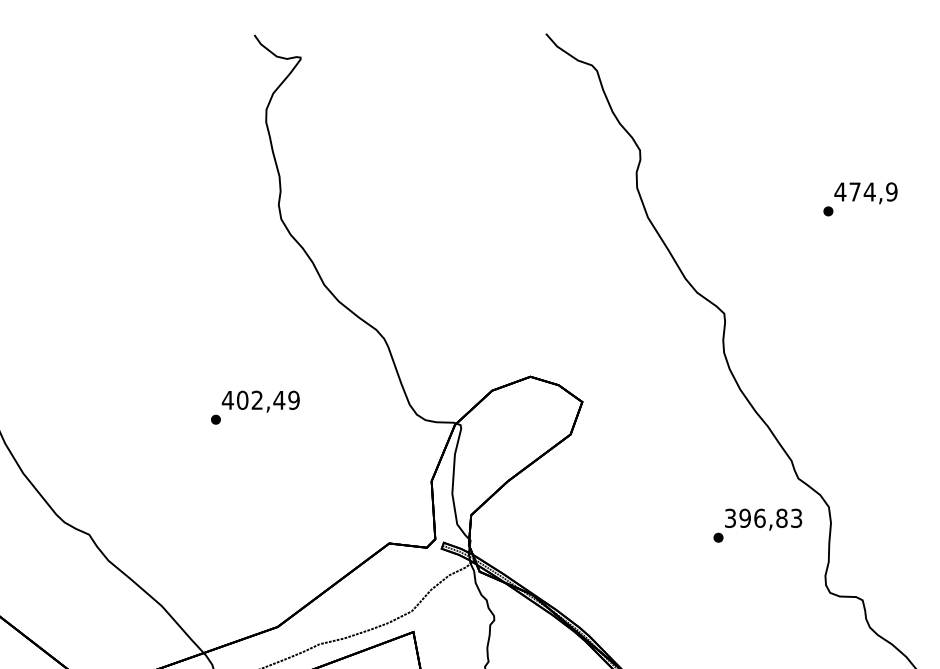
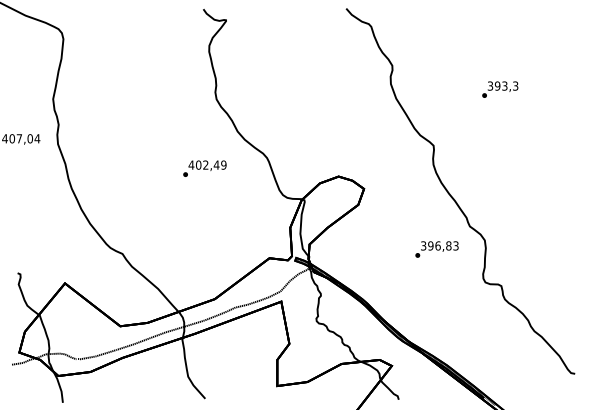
text: (864, 190) -> (502, 85), 474,9 -> 393,3
text: (254, 407) -> (204, 168), moved
text: (756, 525) -> (436, 249), moved

